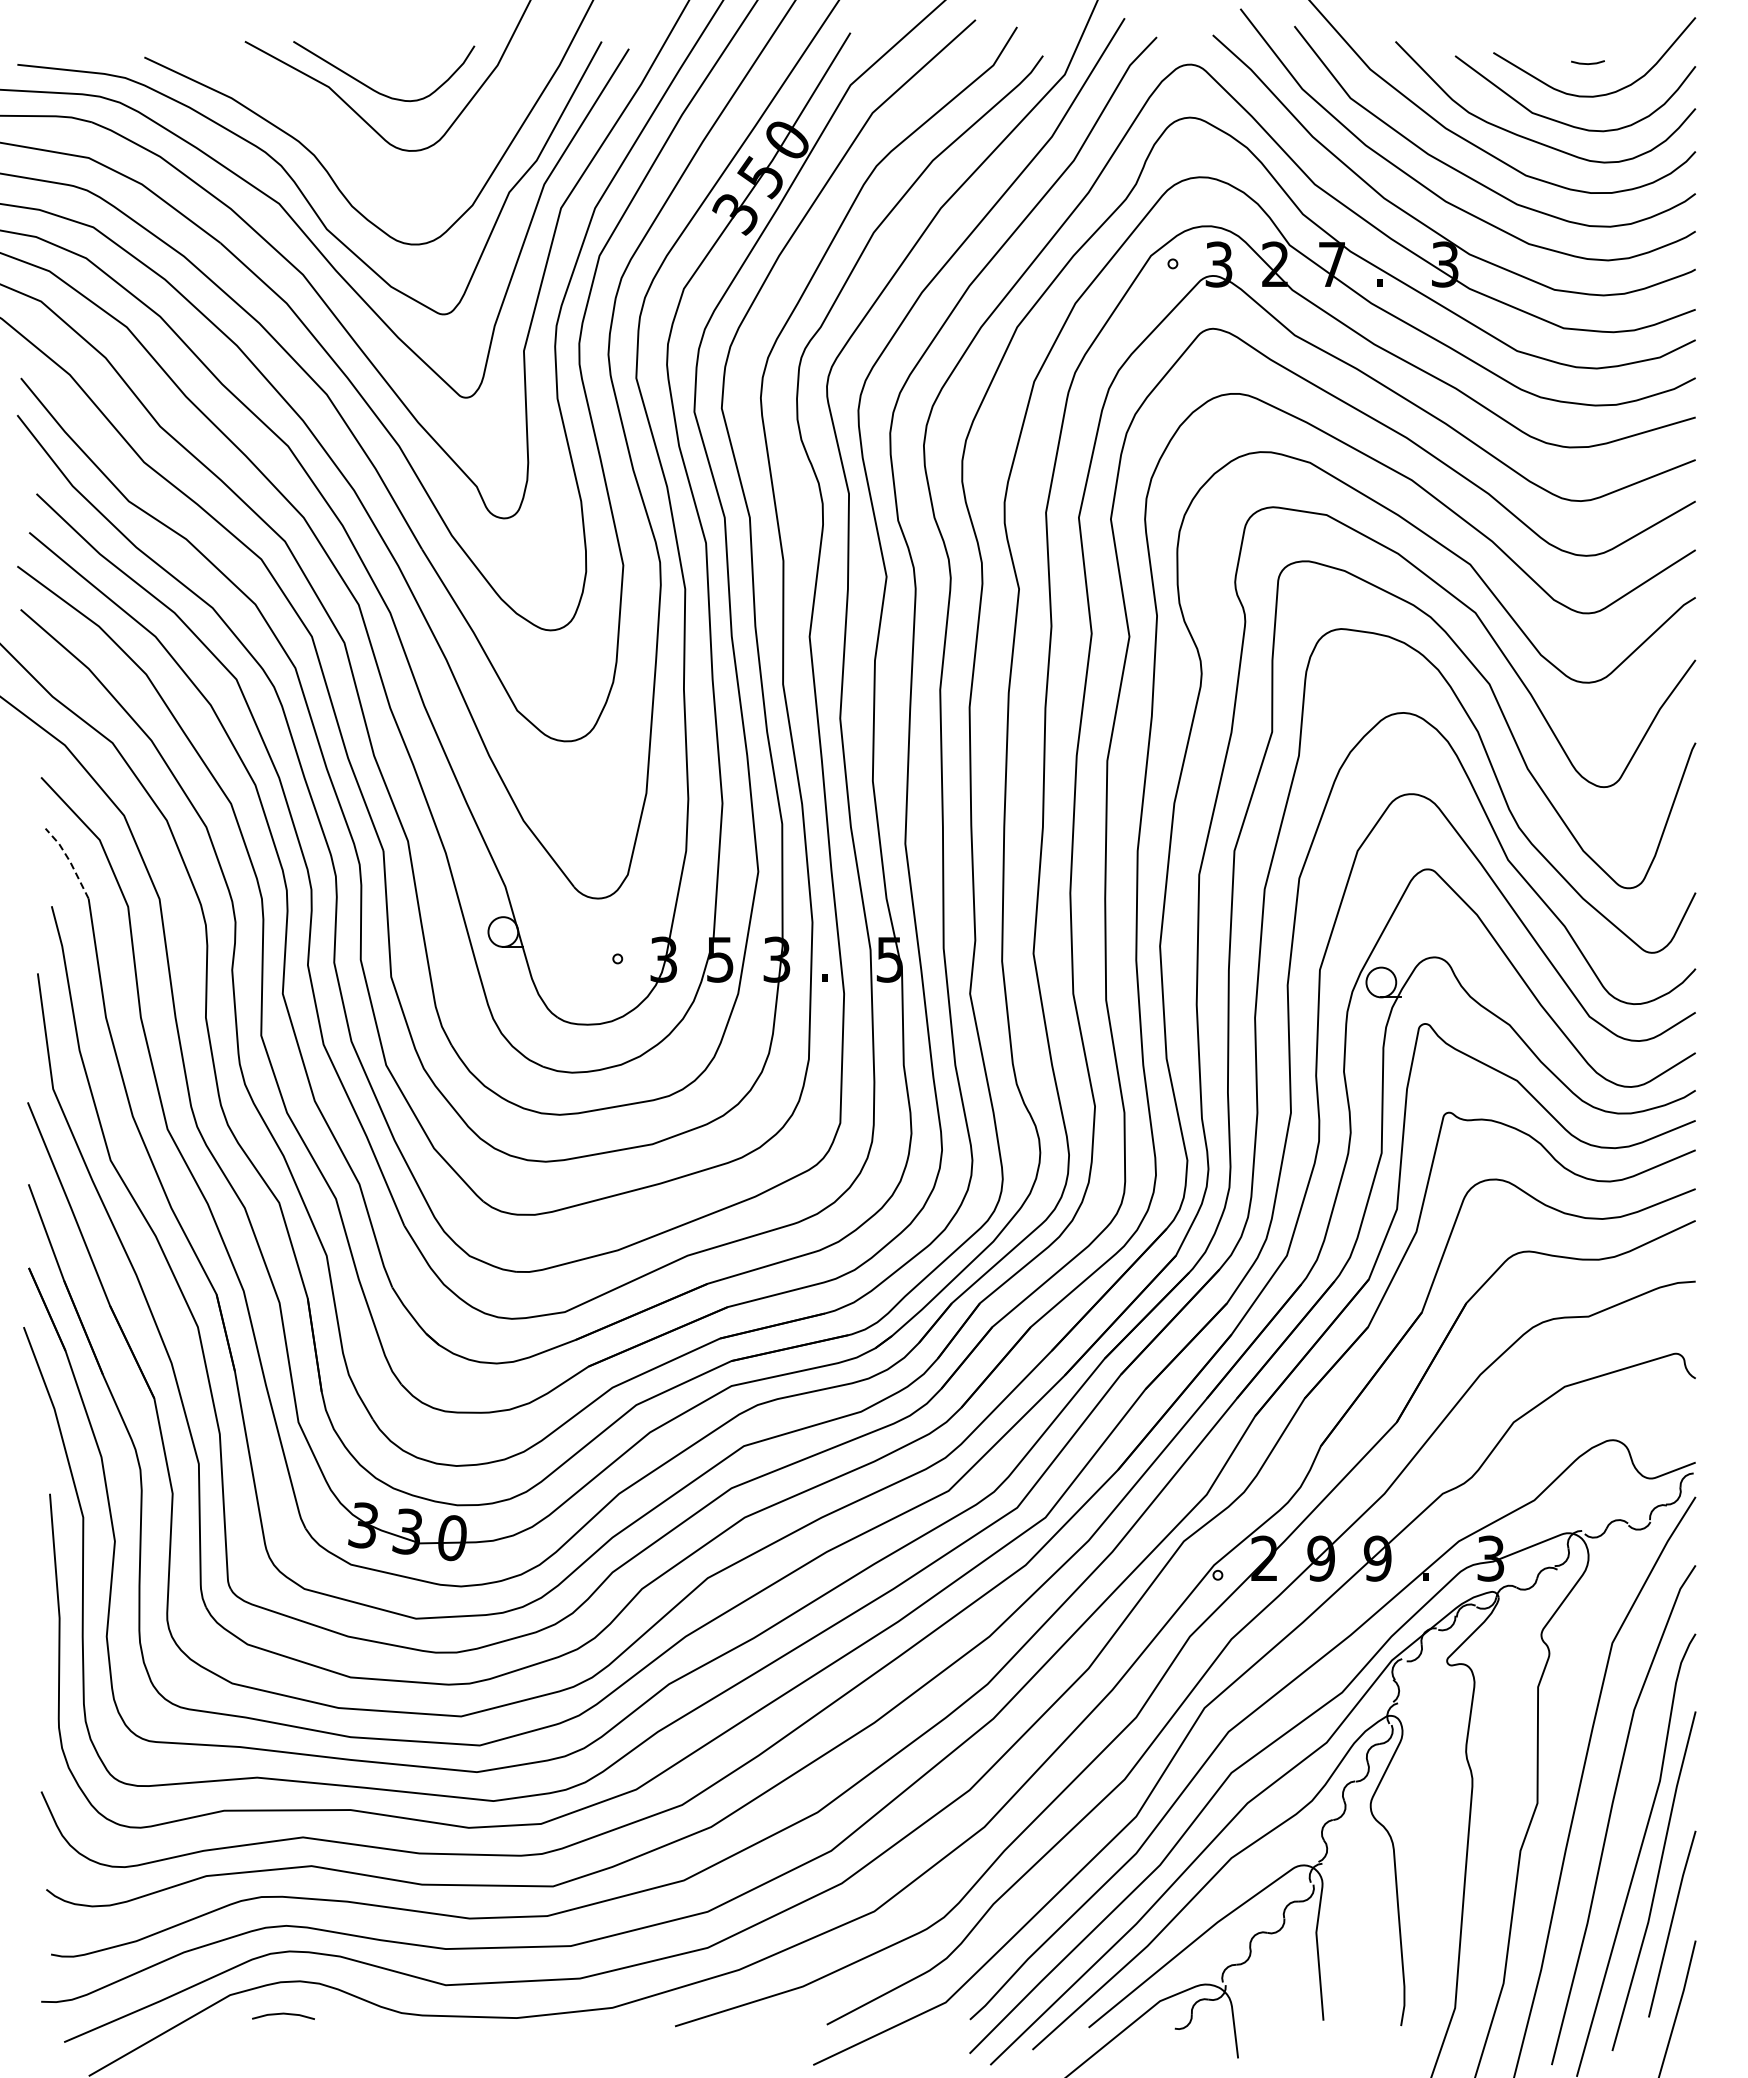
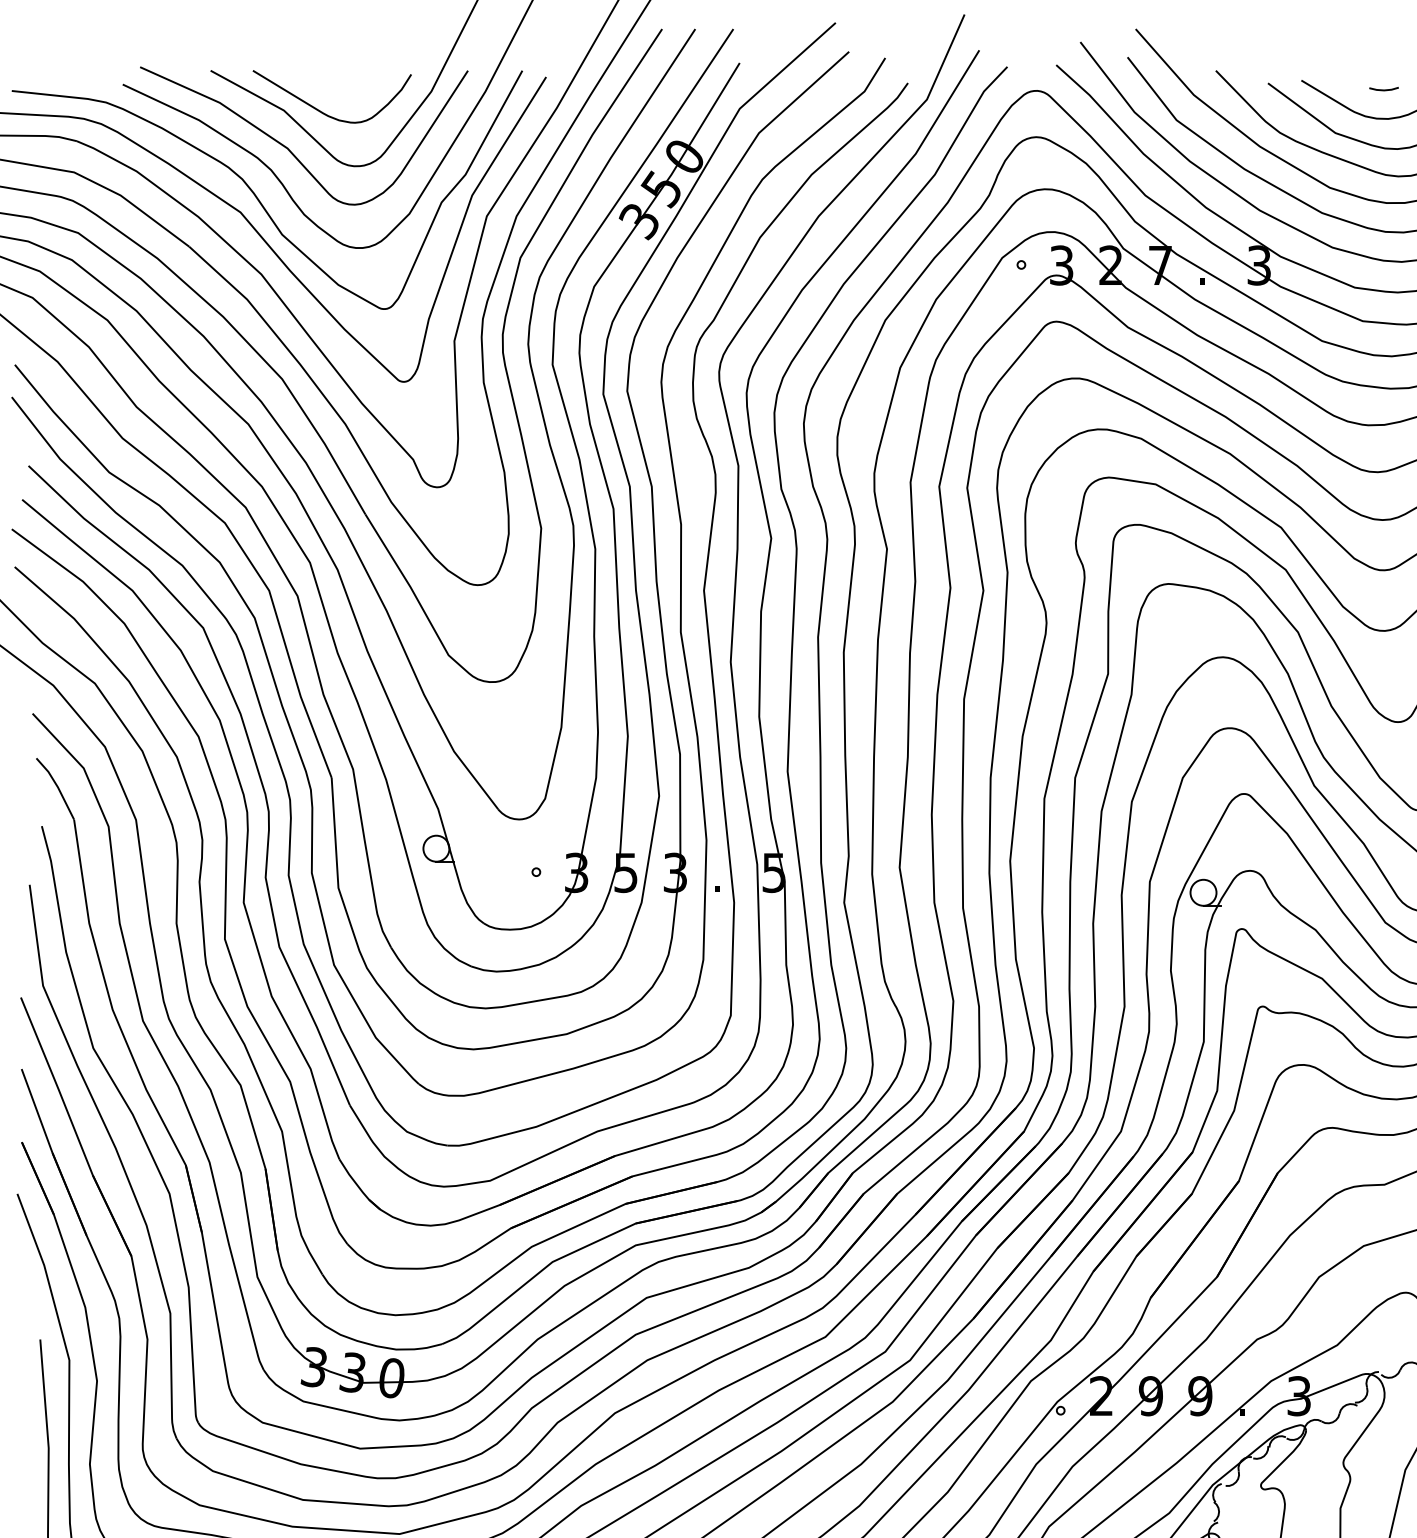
curve: (335, 131) -> (289, 149), added
line: (70, 861) -> (58, 787), dashed -> solid

